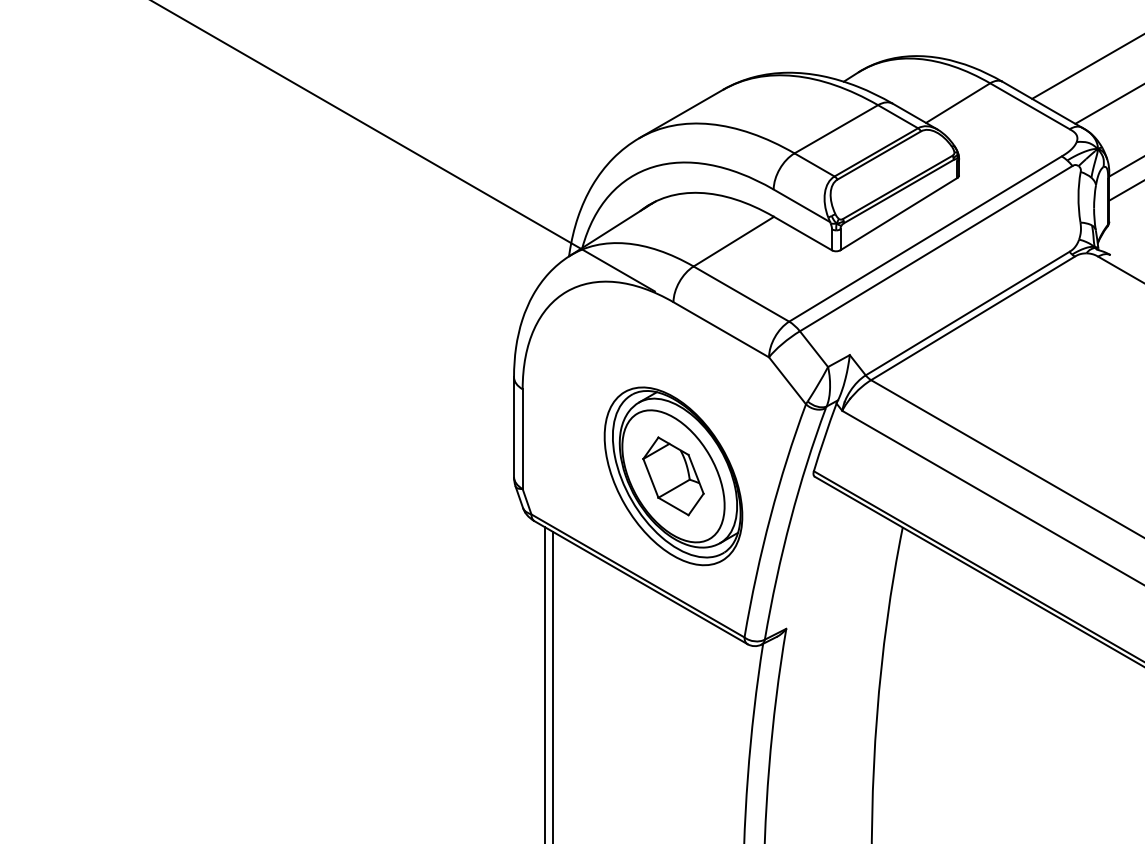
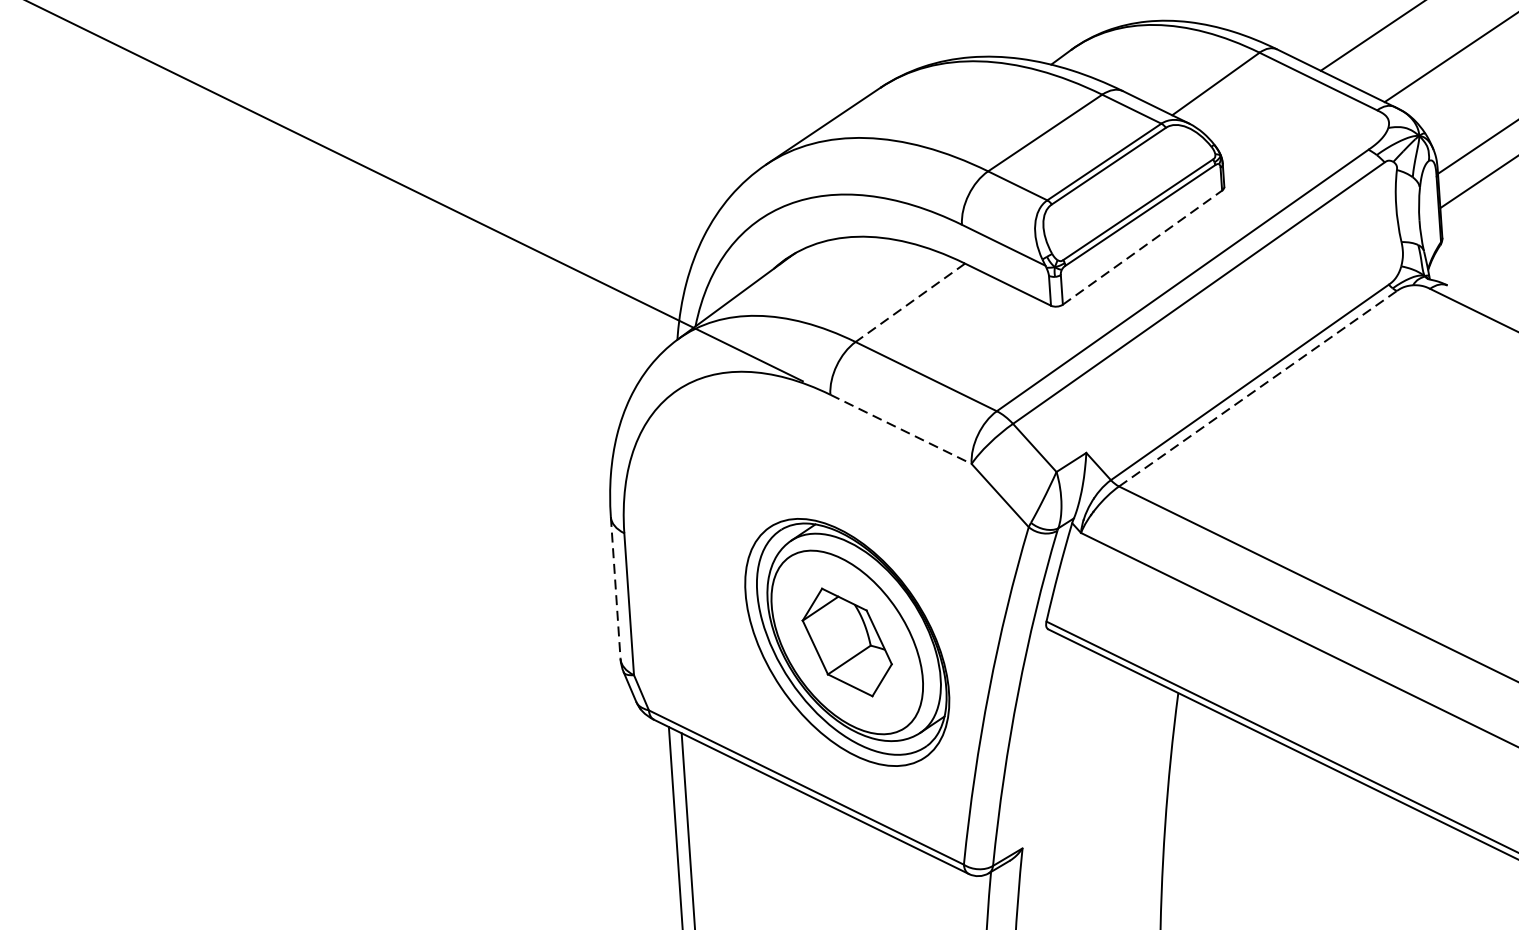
line: (898, 214) -> (1141, 248), solid -> dashed
line: (733, 241) -> (909, 302), solid -> dashed
line: (973, 318) -> (1258, 388), solid -> dashed
line: (721, 330) -> (901, 430), solid -> dashed
line: (514, 427) -> (616, 588), solid -> dashed

